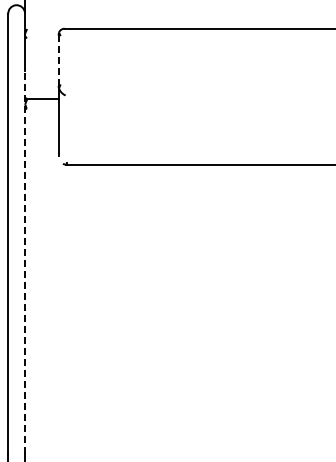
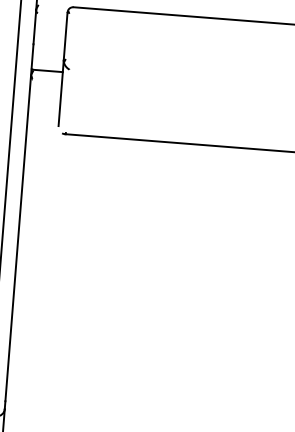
line: (58, 61) -> (65, 37), dashed -> solid
line: (25, 262) -> (19, 222), dashed -> solid

